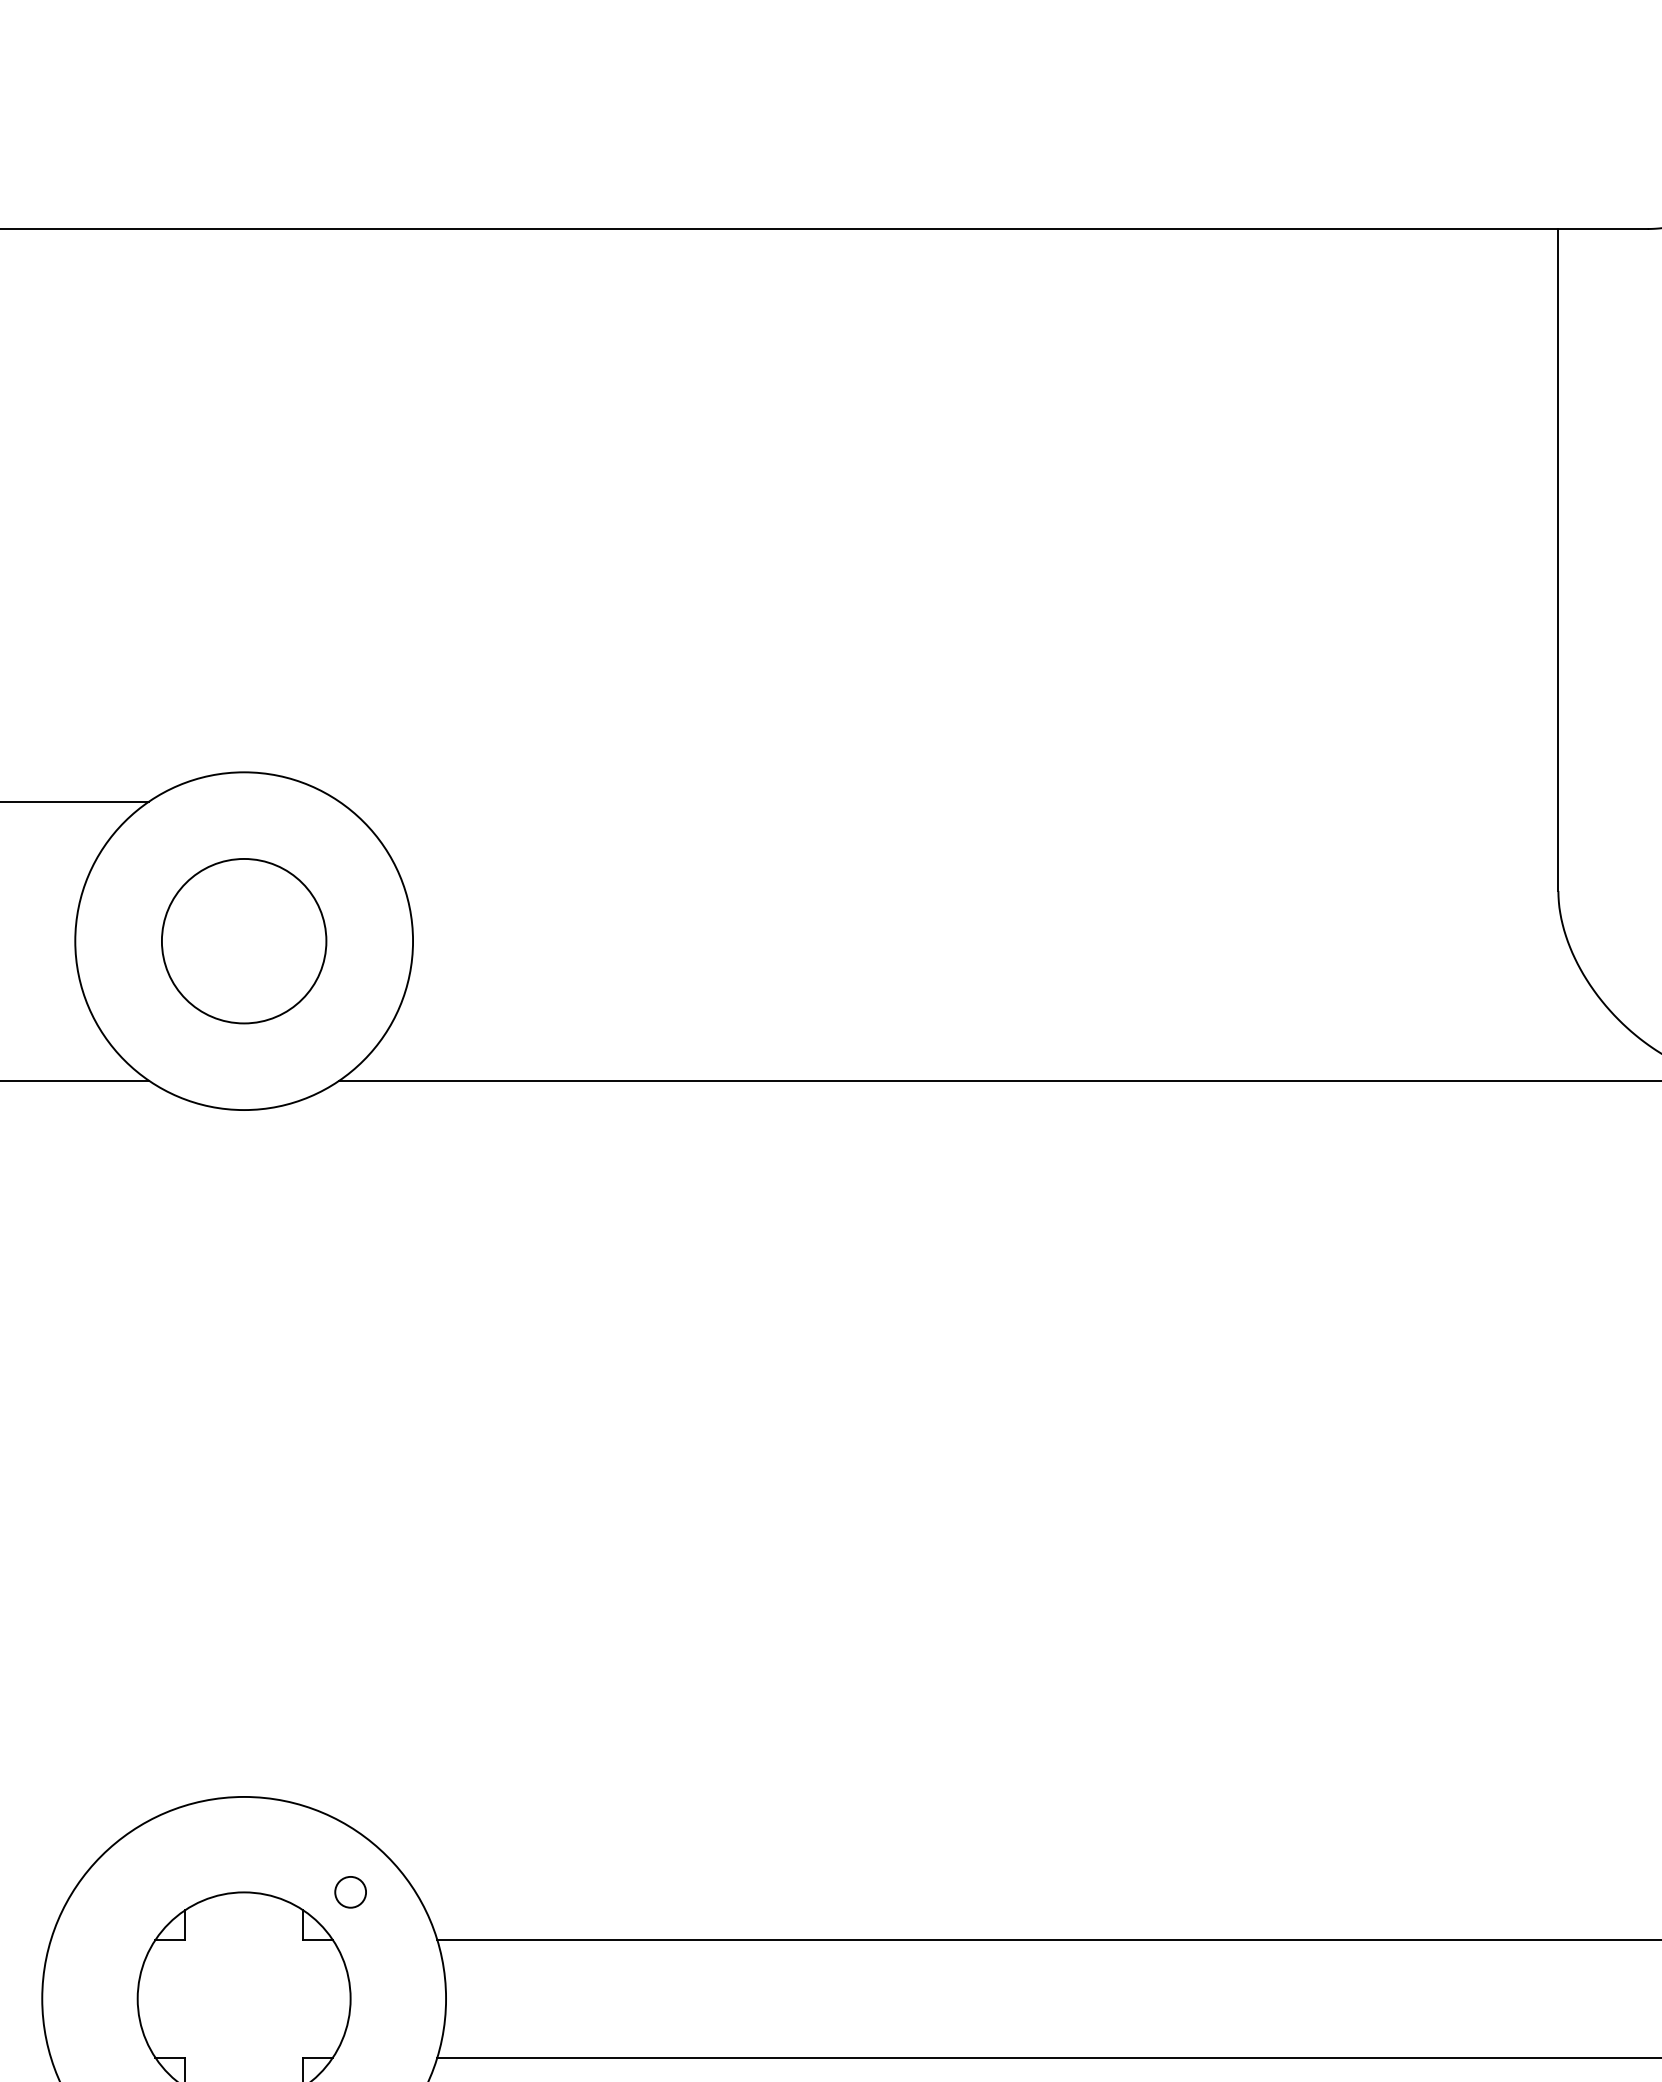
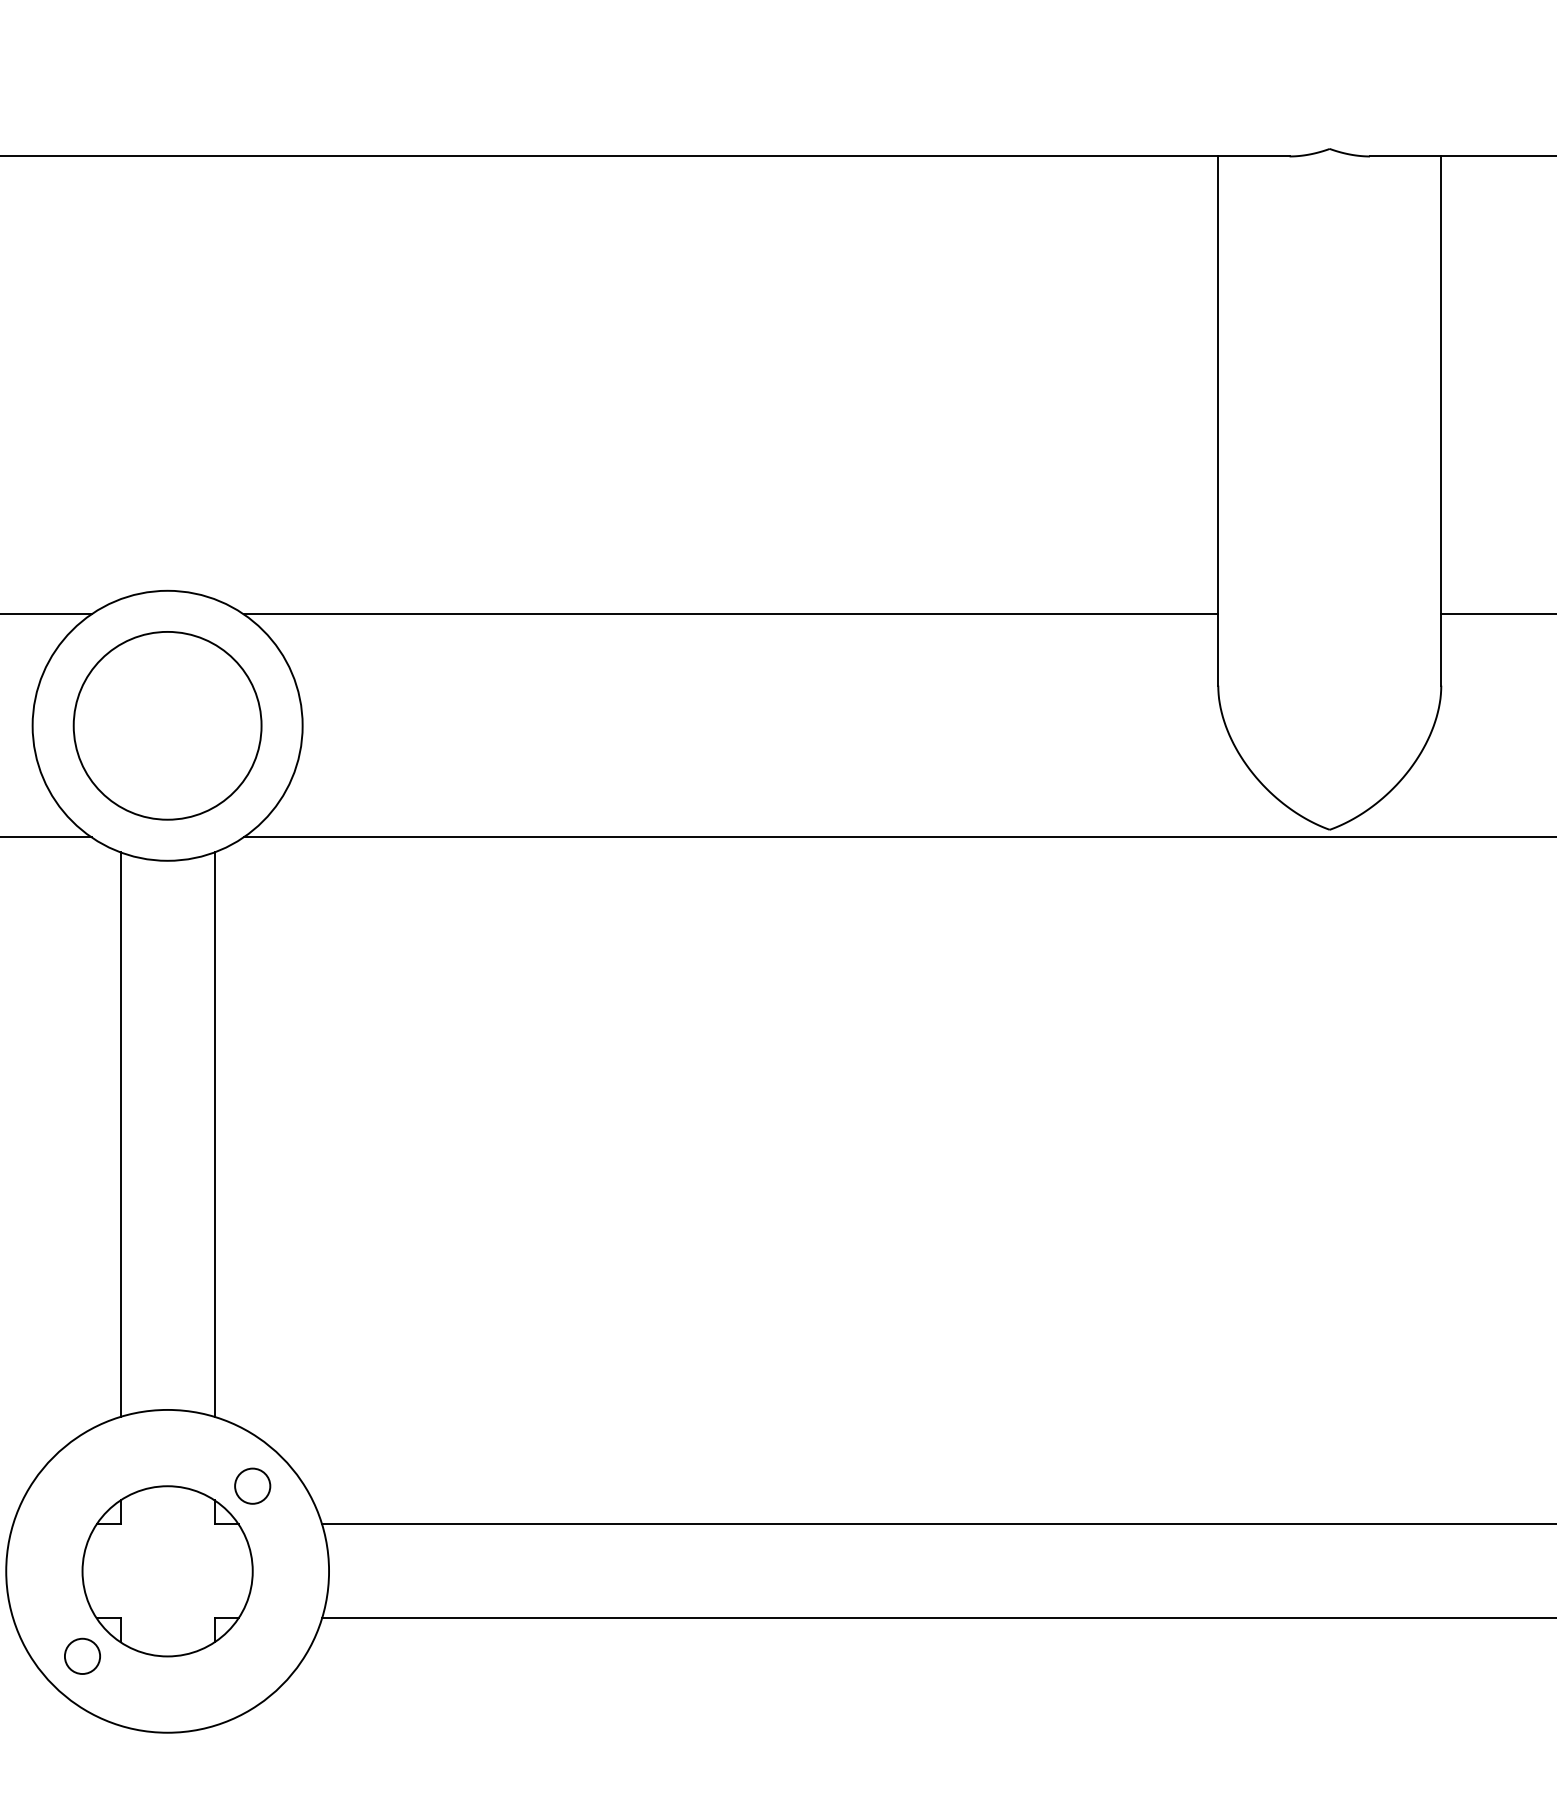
line: (948, 801) -> (730, 614), added
circle: (243, 940) -> (167, 725), size x1.43
line: (185, 1452) -> (120, 1134), added
line: (302, 1452) -> (214, 1134), added
circle: (350, 1891) -> (252, 1485), size x1.43

